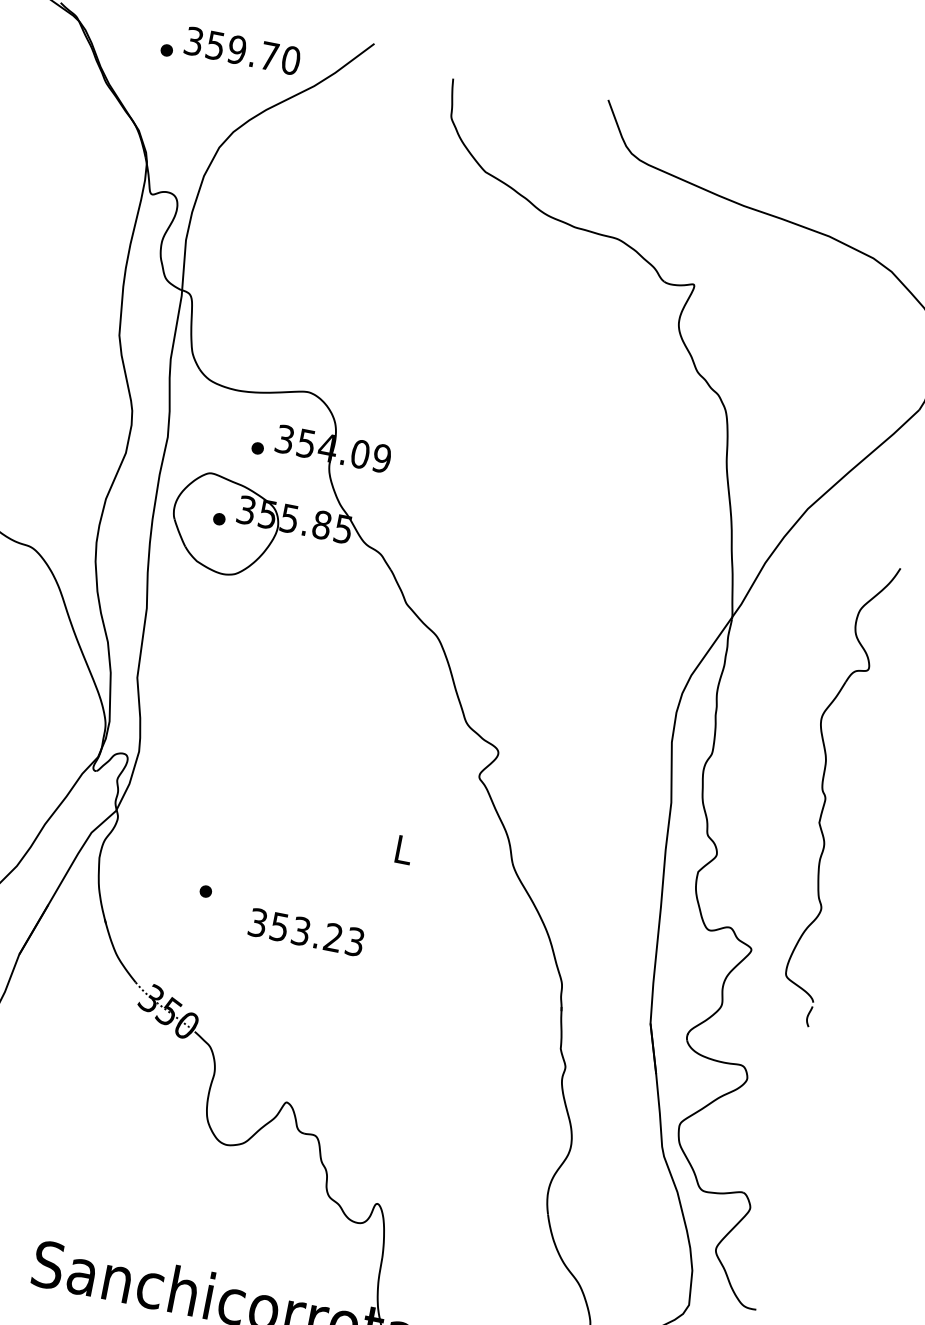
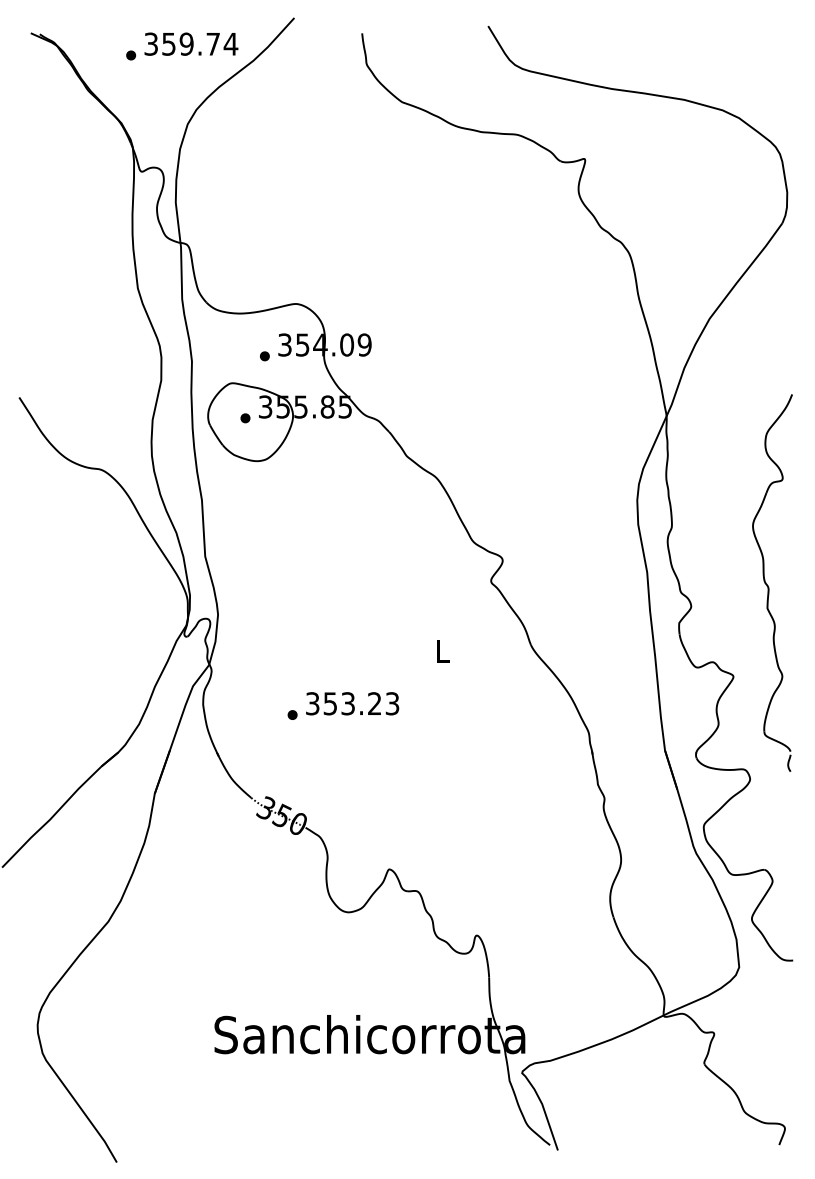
text: (290, 59) -> (230, 43), 359.70 -> 359.74
part: (831, 792) -> (772, 582), moved
text: (306, 932) -> (352, 703), moved

